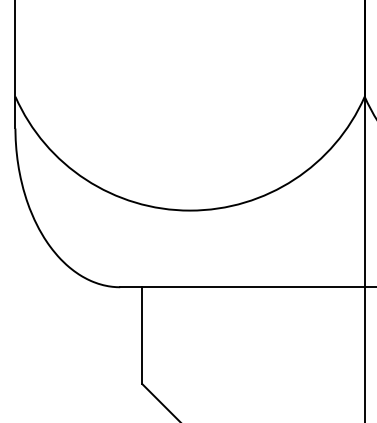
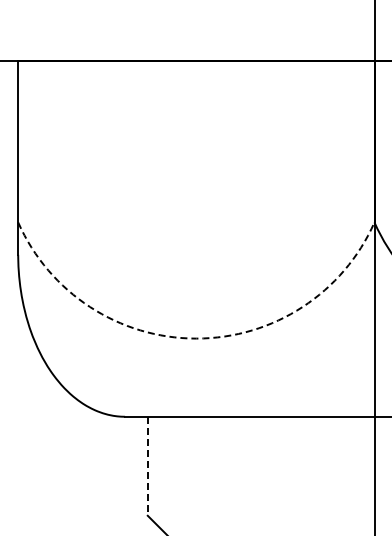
arc: (190, 210) -> (196, 338), solid -> dashed
line: (142, 335) -> (147, 466), solid -> dashed

